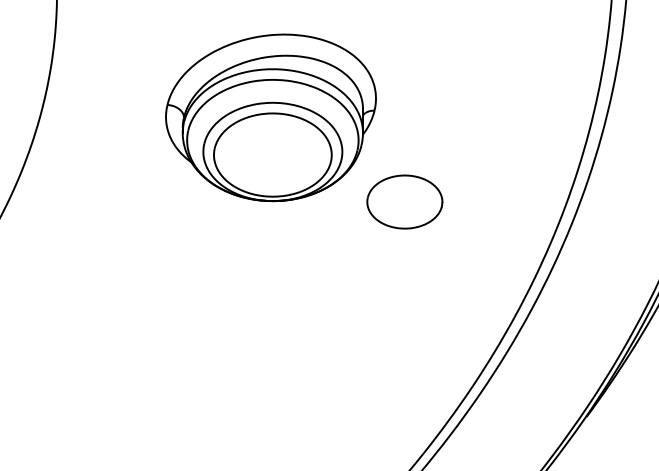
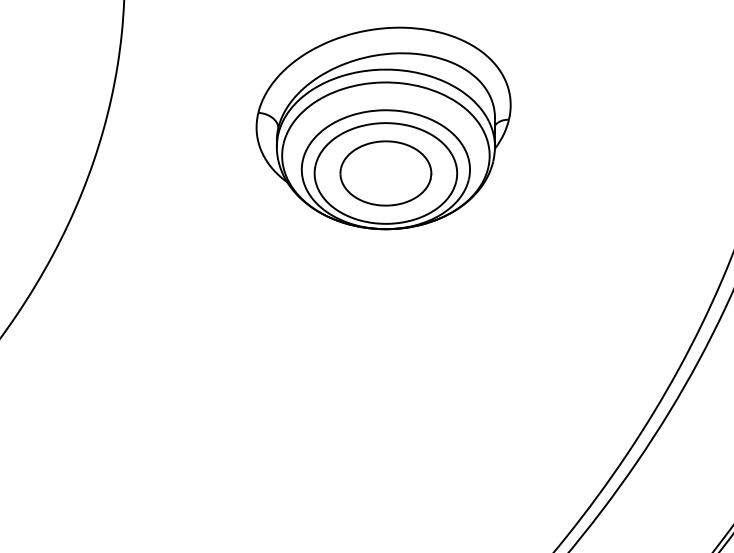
part: (404, 201) -> (385, 172), moved

